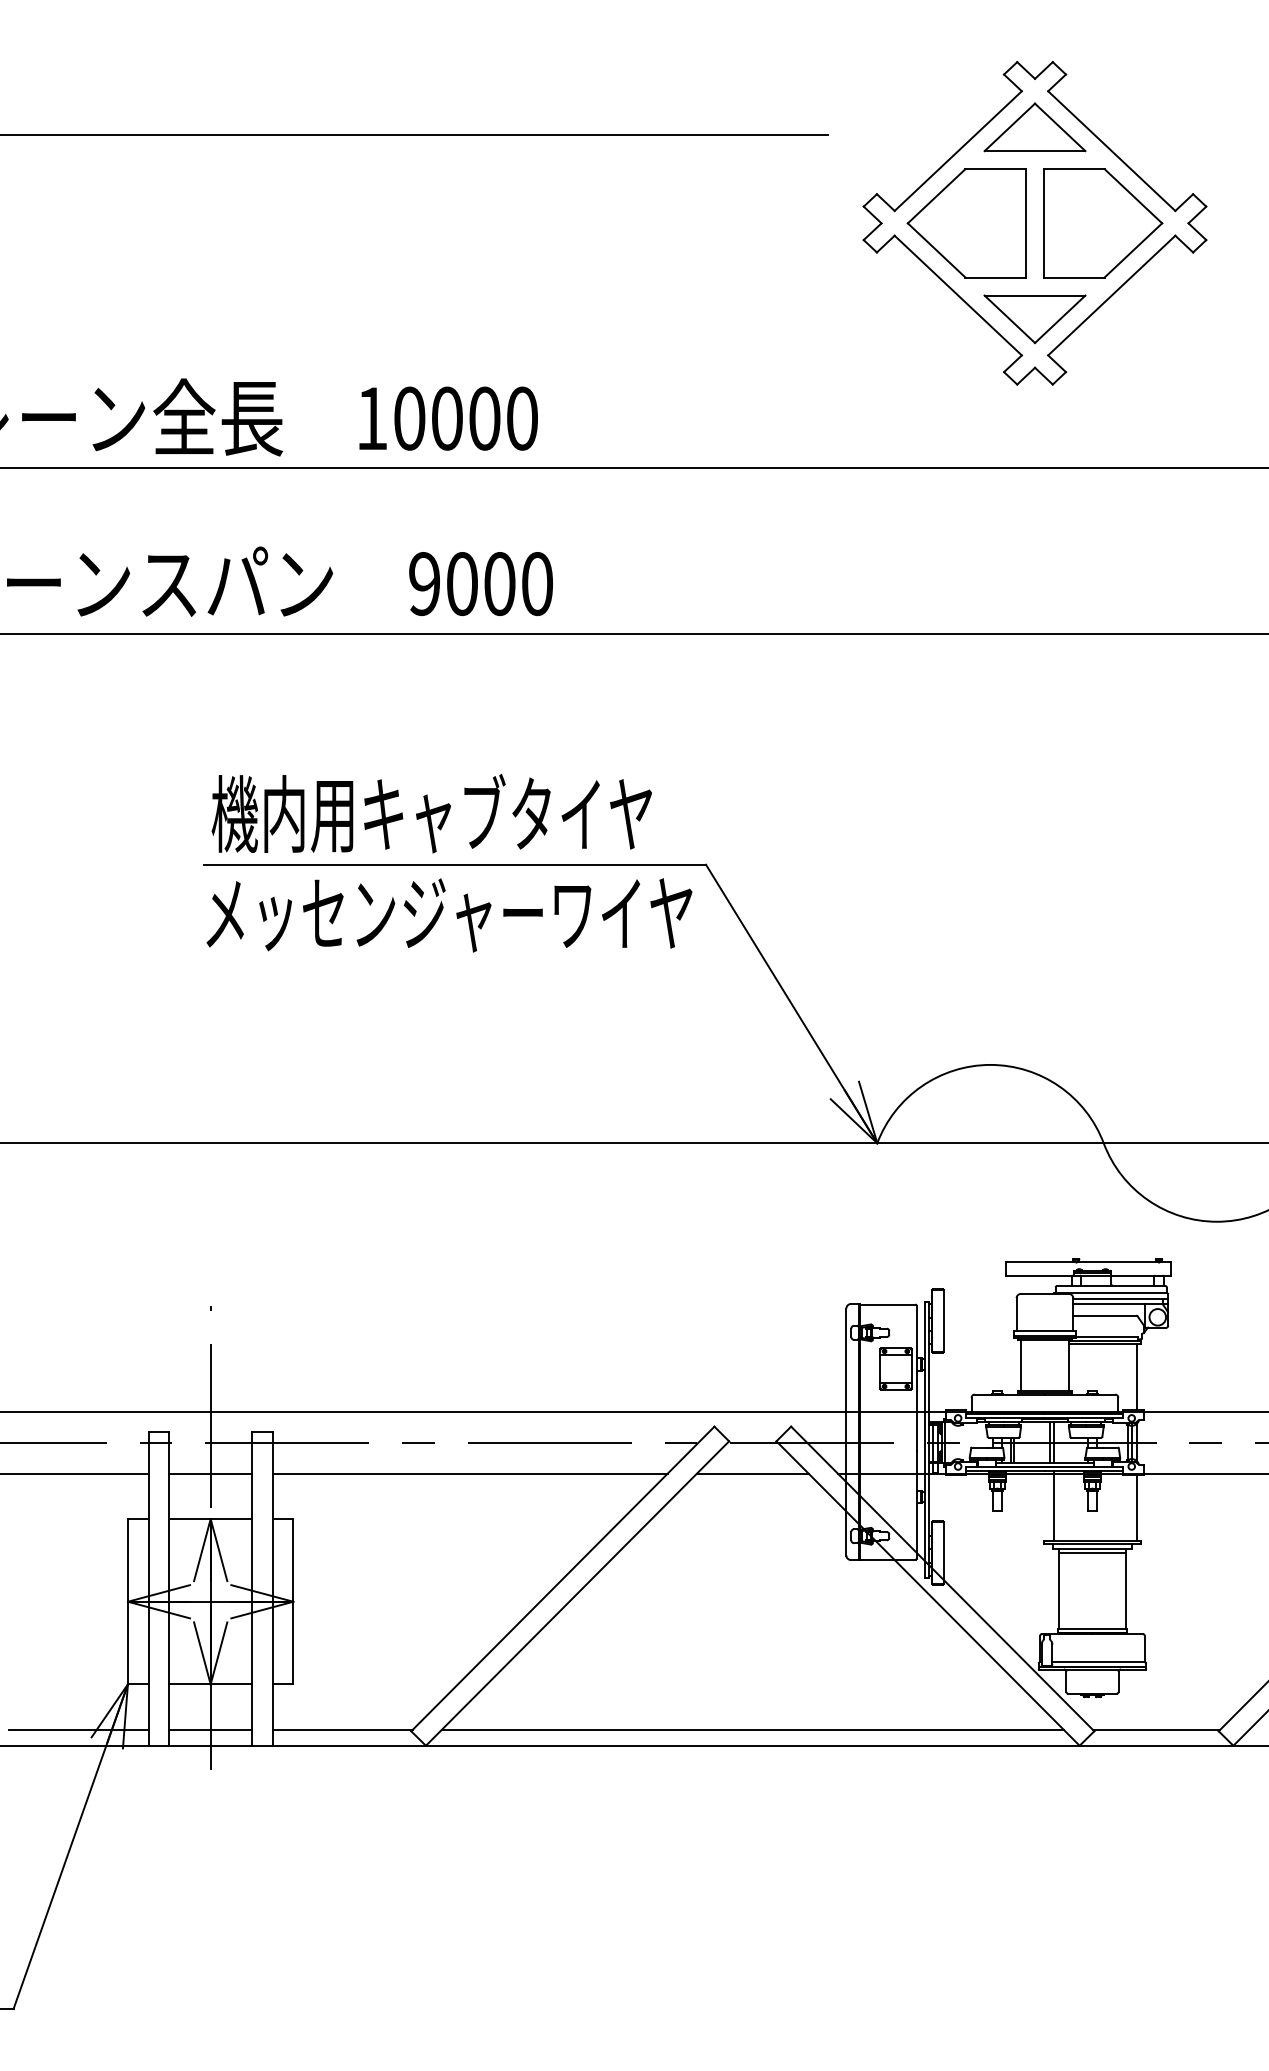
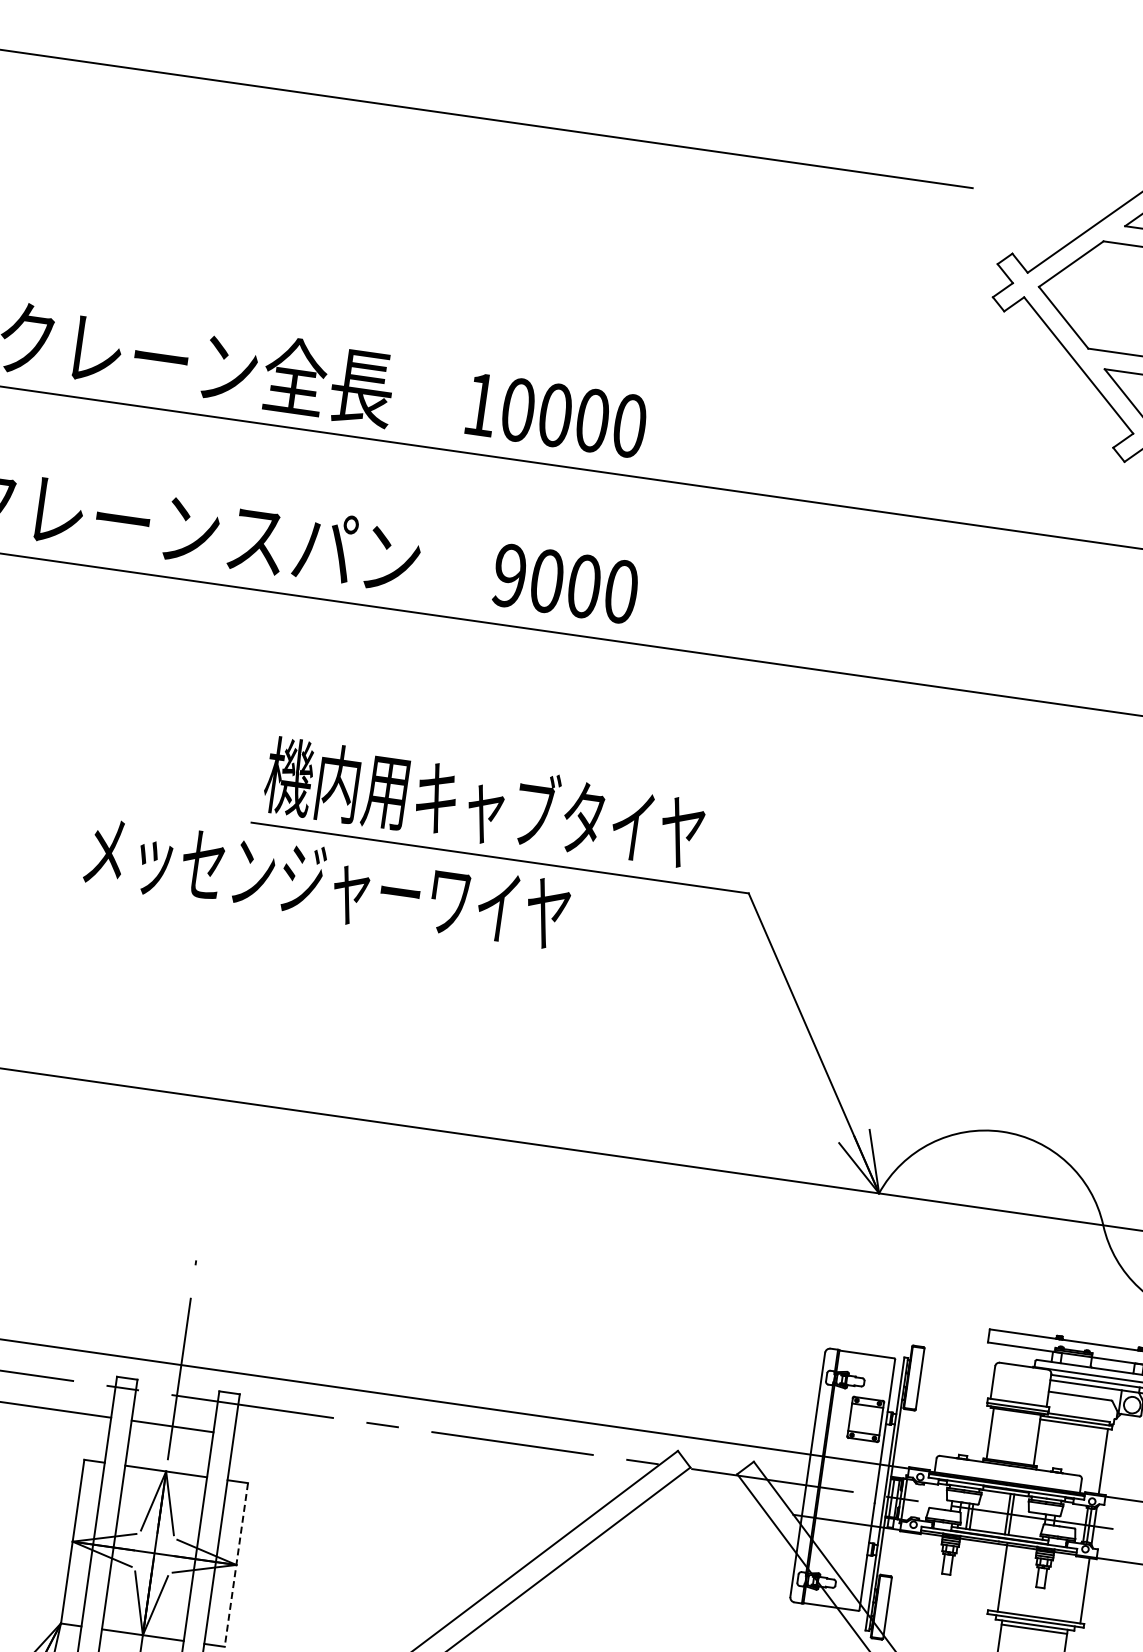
text: (449, 915) -> (327, 884), moved
line: (469, 1473) -> (428, 1462), removed
line: (752, 1473) -> (709, 1502), removed
line: (293, 1601) -> (236, 1564), solid -> dashed

